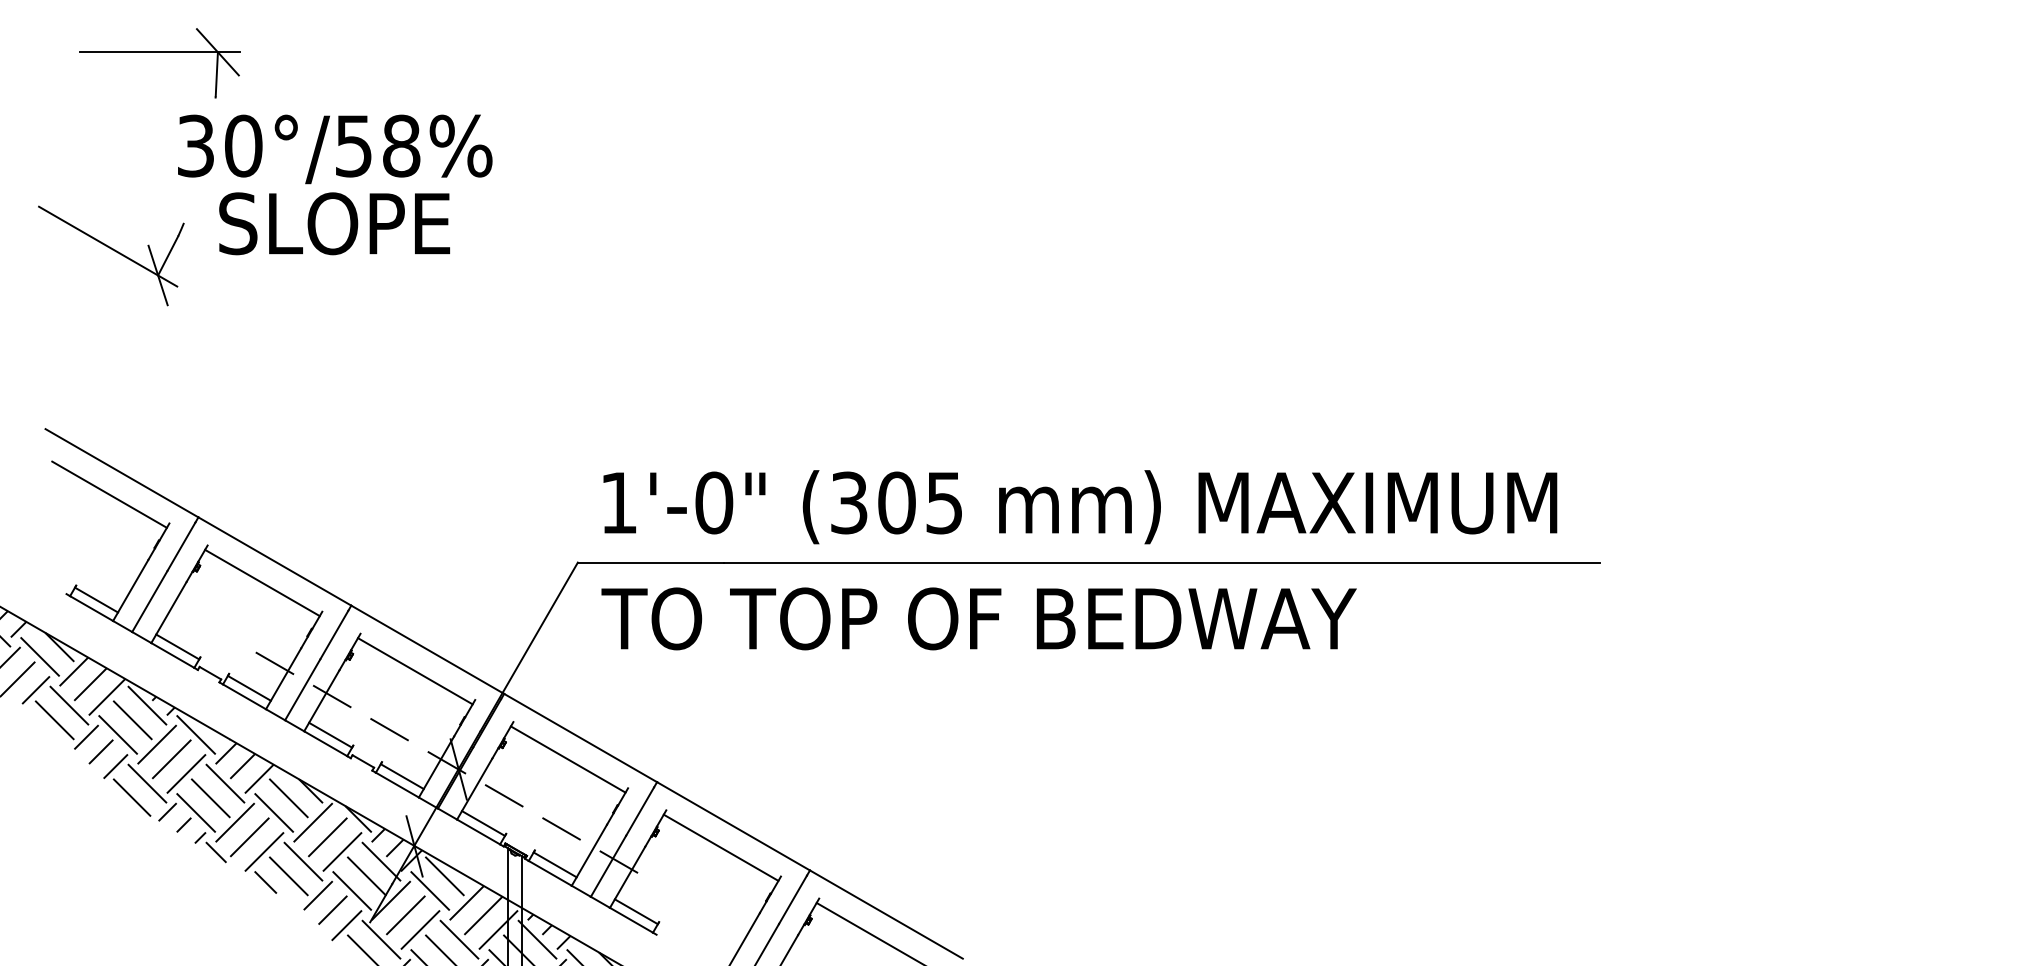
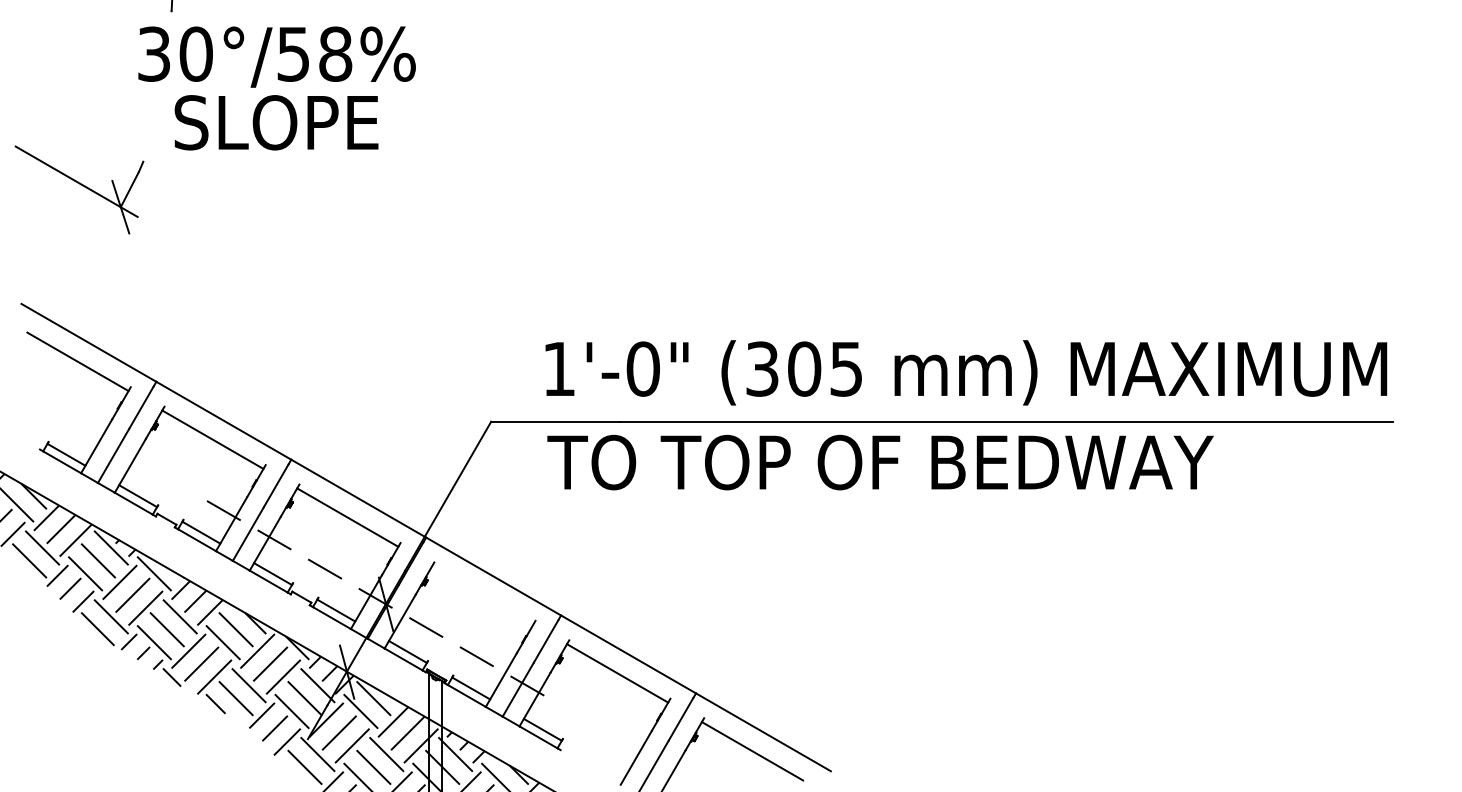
part: (111, 255) -> (79, 189), moved
text: (1080, 507) -> (966, 373), moved
text: (978, 618) -> (880, 462), moved
line: (567, 759) -> (482, 595), removed

